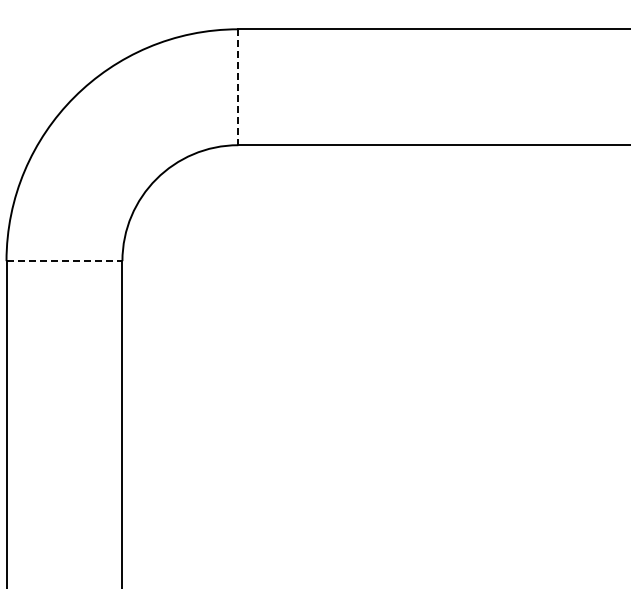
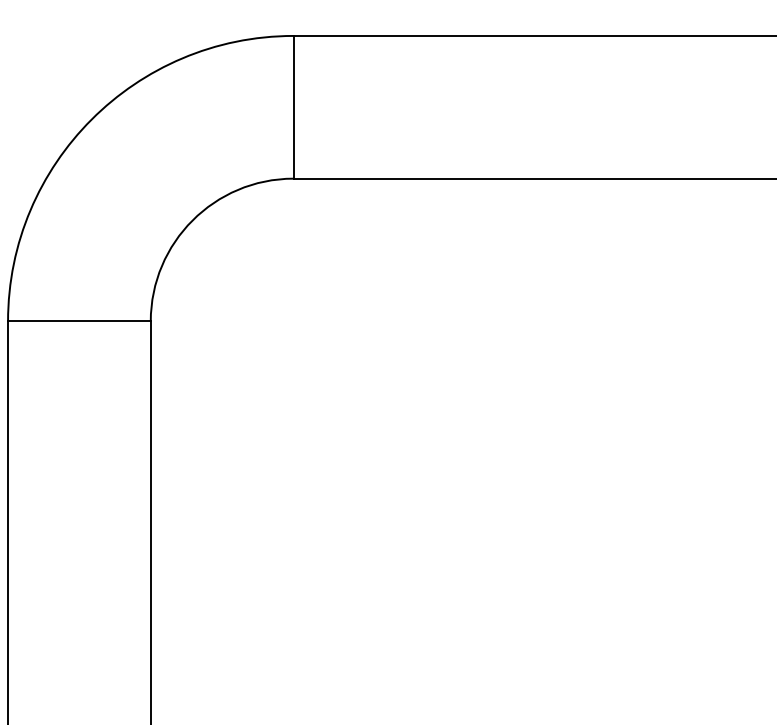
line: (238, 87) -> (293, 107), dashed -> solid
line: (64, 261) -> (79, 321), dashed -> solid

